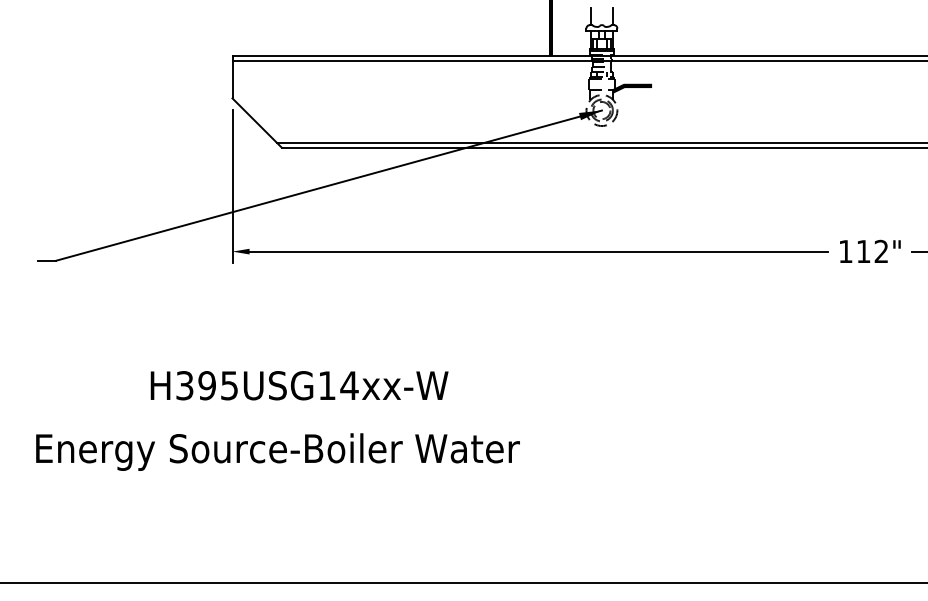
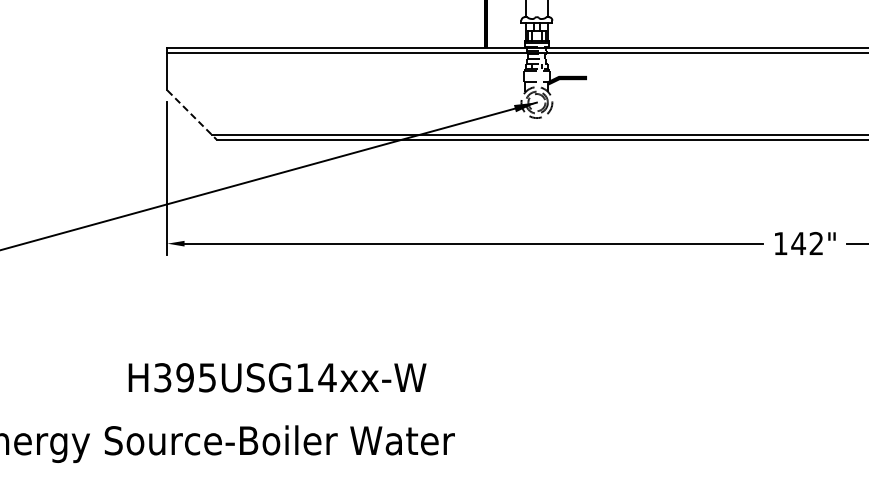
line: (257, 122) -> (192, 114), solid -> dashed
text: (863, 251) -> (798, 243), 112" -> 142"
text: (299, 385) -> (277, 377), moved

